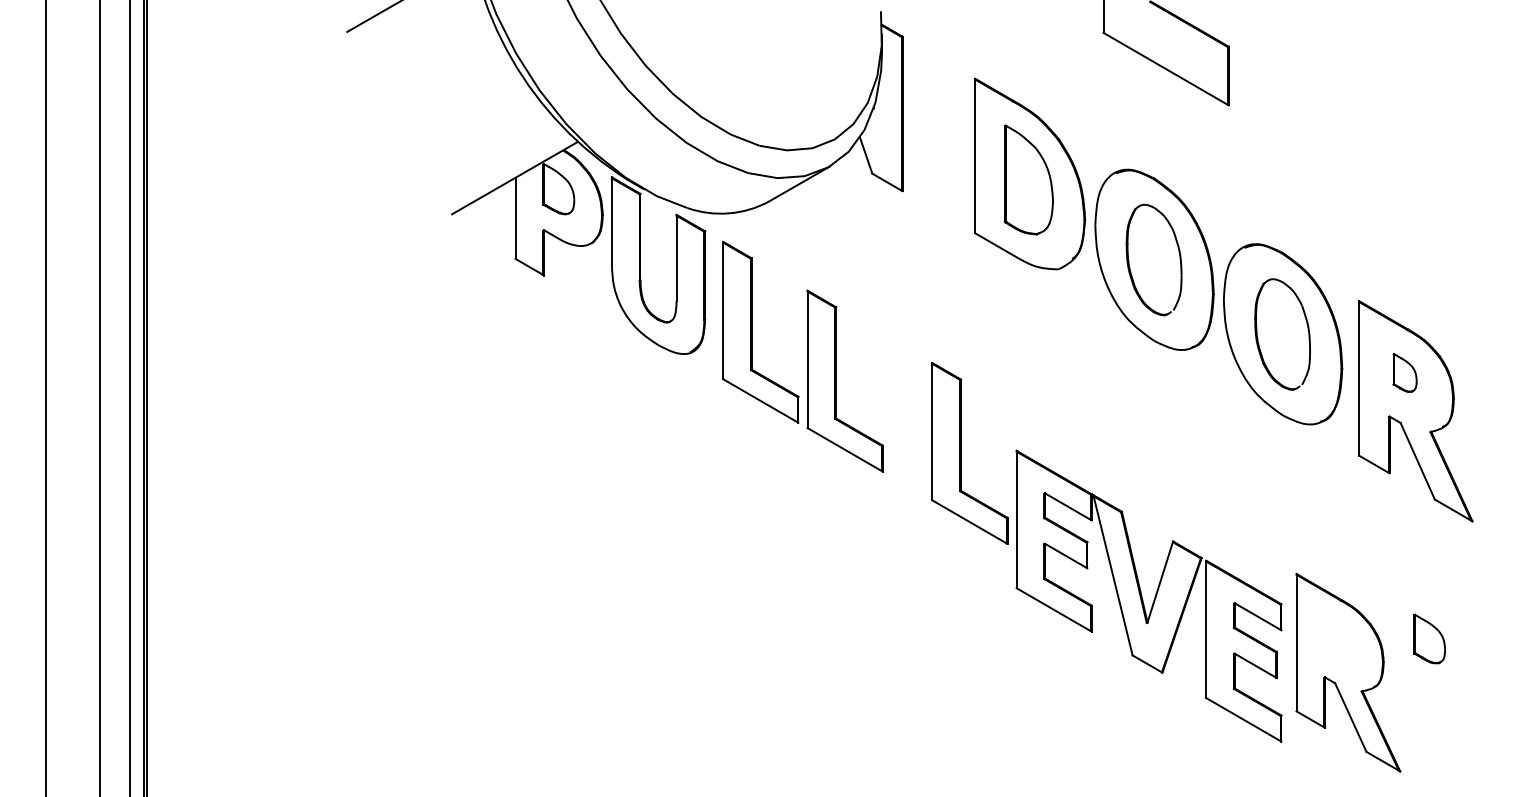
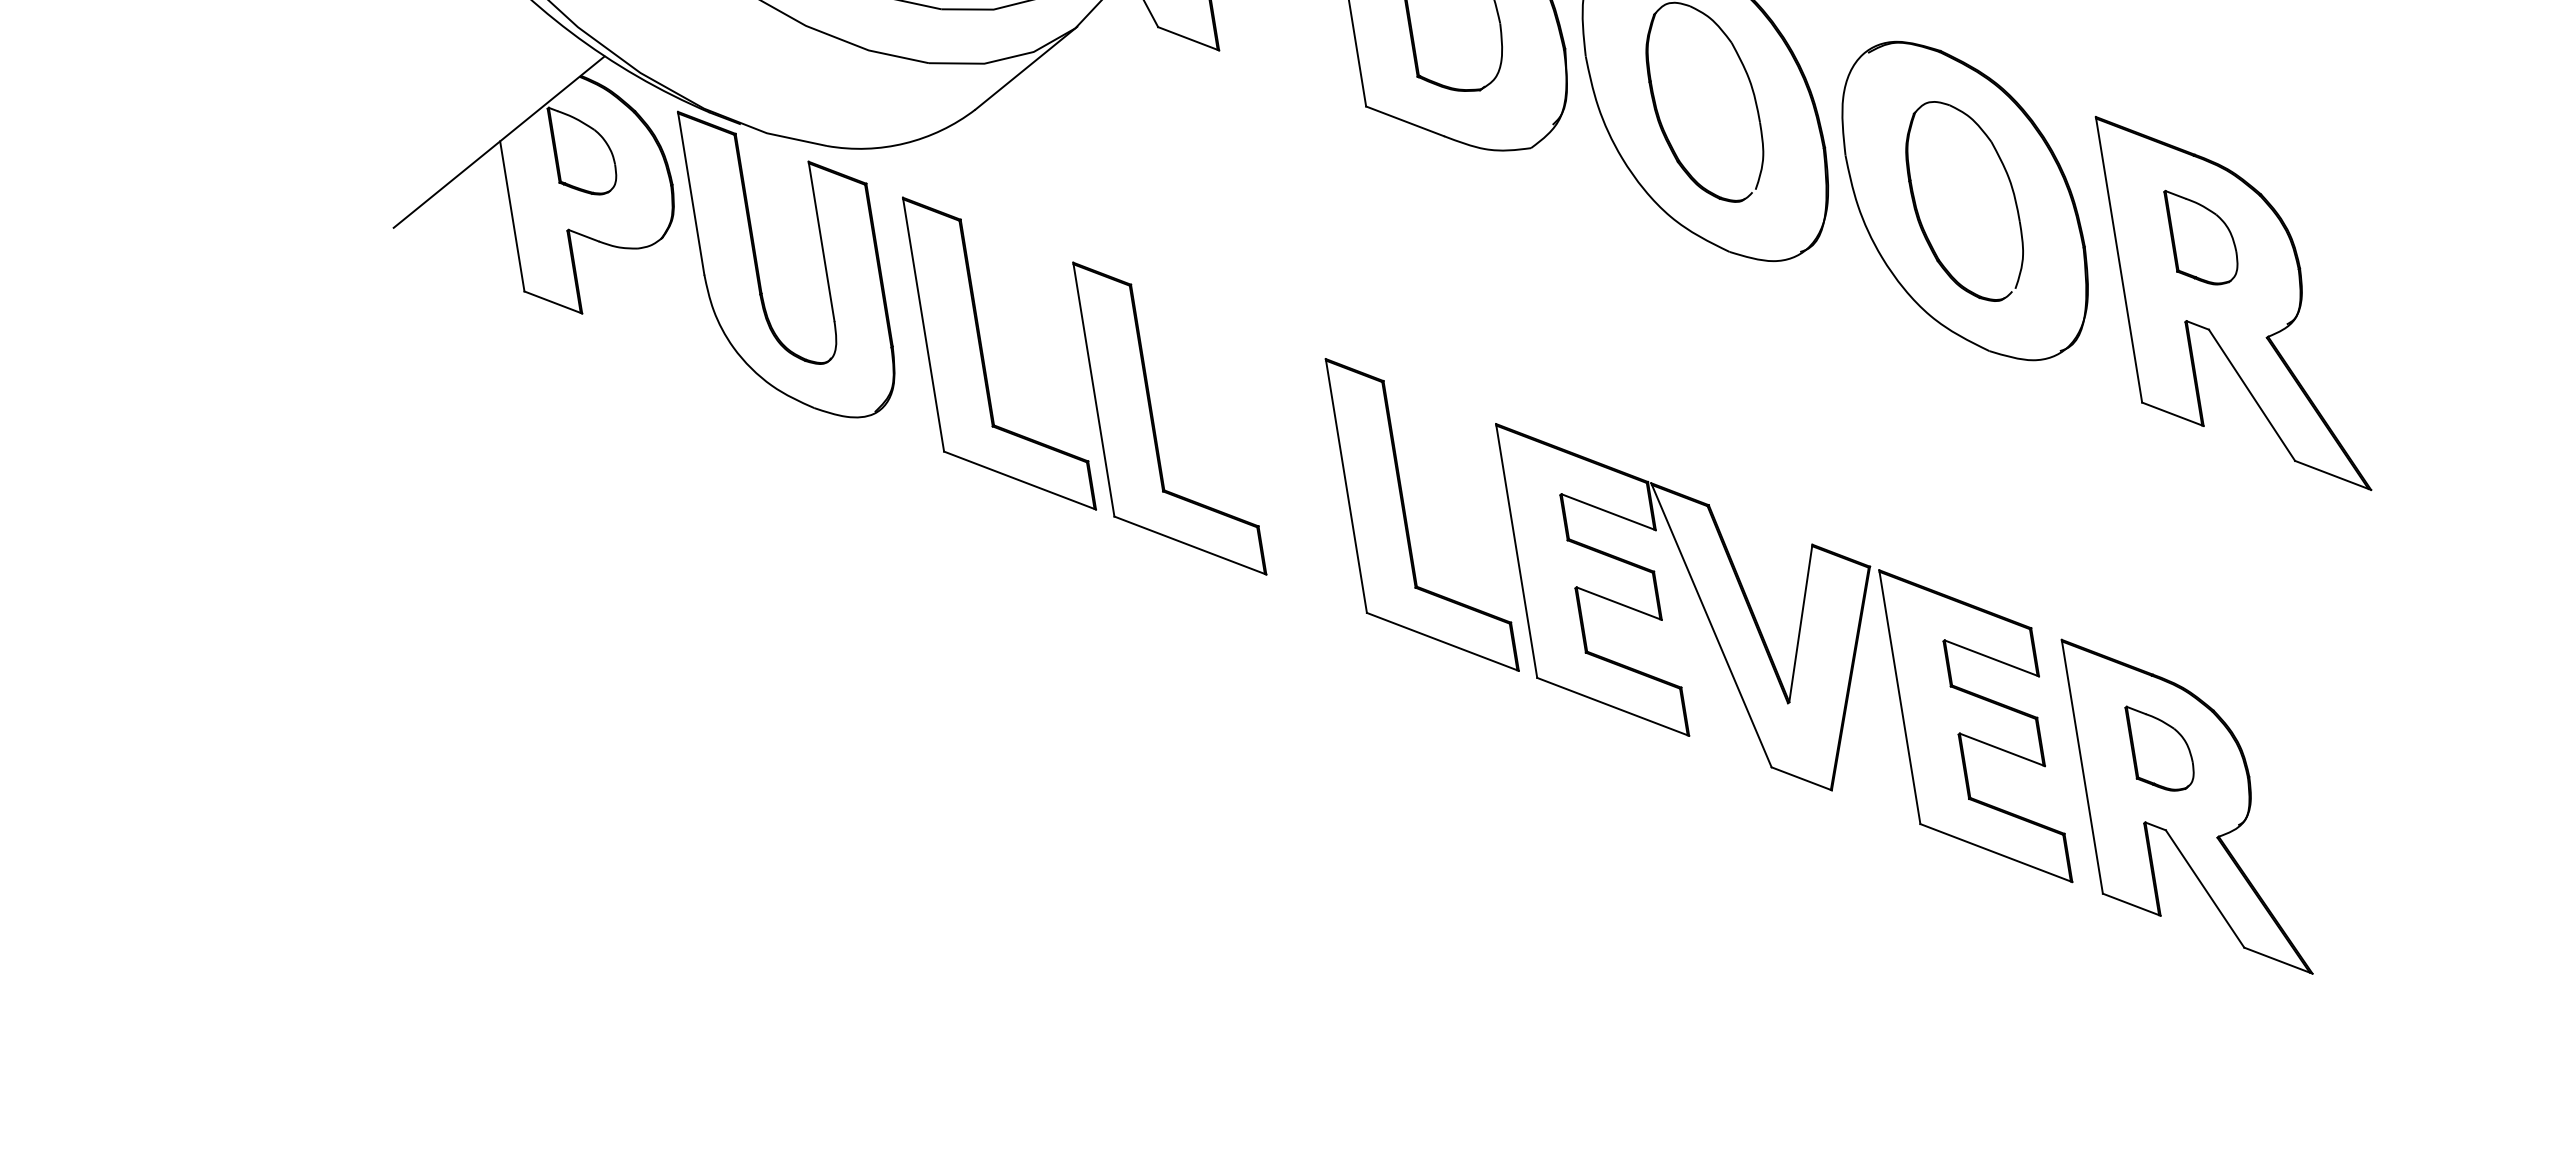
part: (1404, 372) -> (2201, 235), size x1.43
part: (1148, 595) -> (1783, 651), moved
part: (1429, 638) -> (2160, 746), moved

